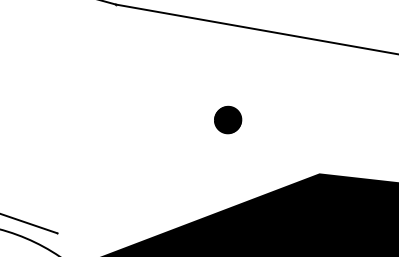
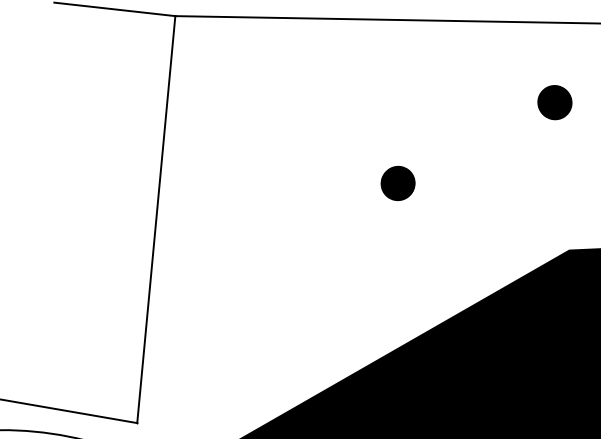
part: (324, 88) -> (554, 103), added
line: (86, 118) -> (155, 218), added
part: (227, 120) -> (397, 184), size x0.71

